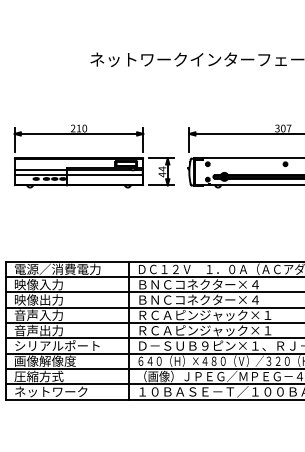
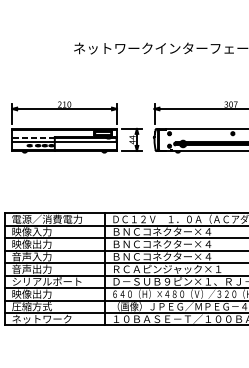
line: (40, 169) -> (33, 137), solid -> dashed
text: (205, 315) -> (167, 256), ＲＣＡピンジャック×１ -> ＢＮＣコネクター×４
text: (44, 360) -> (36, 293), 画像解像度 -> 映像出力

